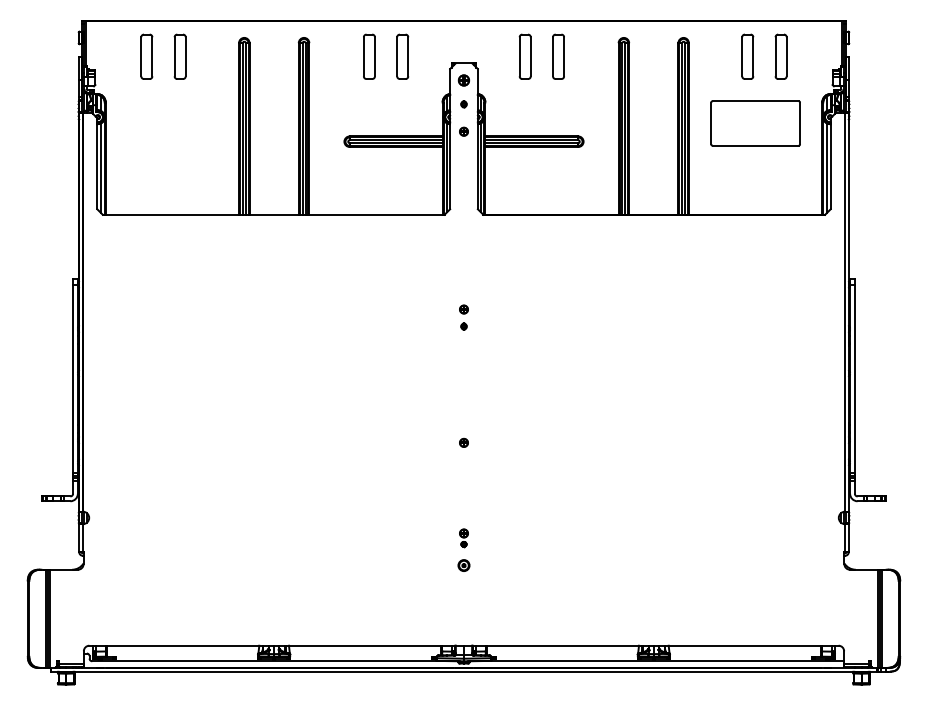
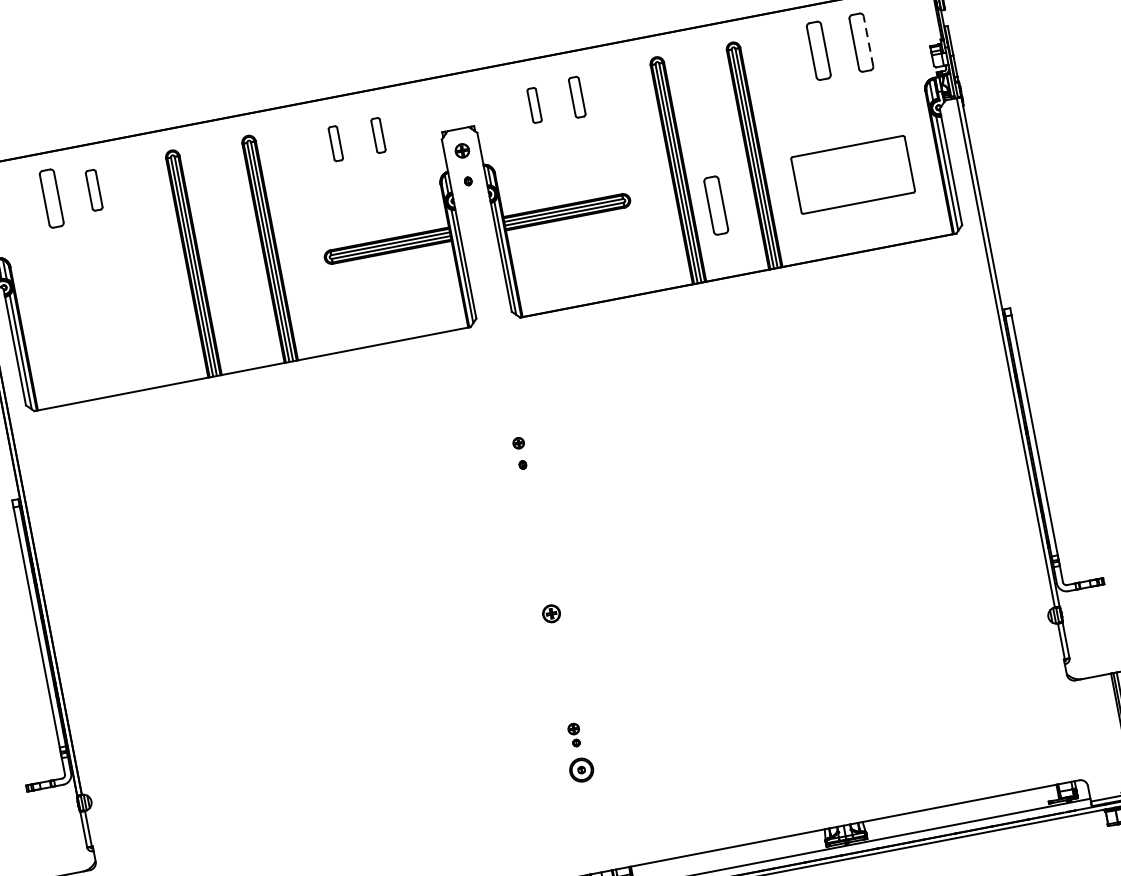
part: (179, 56) -> (93, 190), size x0.7
part: (369, 56) -> (335, 143), size x0.6
part: (402, 56) -> (378, 135), size x0.6
part: (524, 56) -> (533, 105), size x0.6
part: (558, 56) -> (577, 97), size x0.7
line: (786, 56) -> (868, 40), solid -> dashed
part: (755, 123) -> (852, 174), moved
part: (463, 131) -> (474, 216), removed
part: (647, 158) -> (715, 205), added
part: (463, 442) -> (550, 613), size x1.6
part: (463, 565) -> (581, 770), size x1.6

